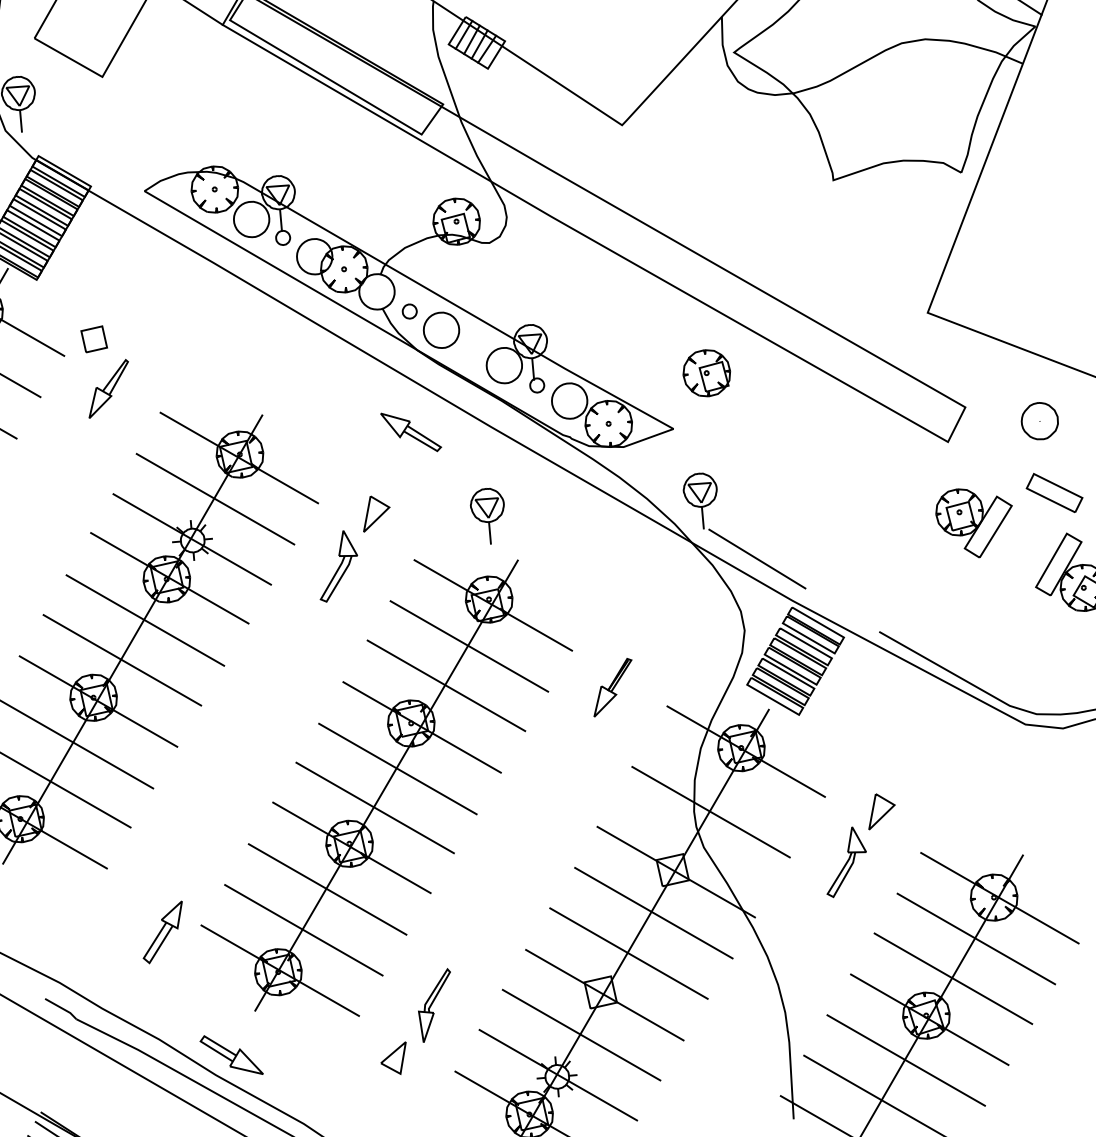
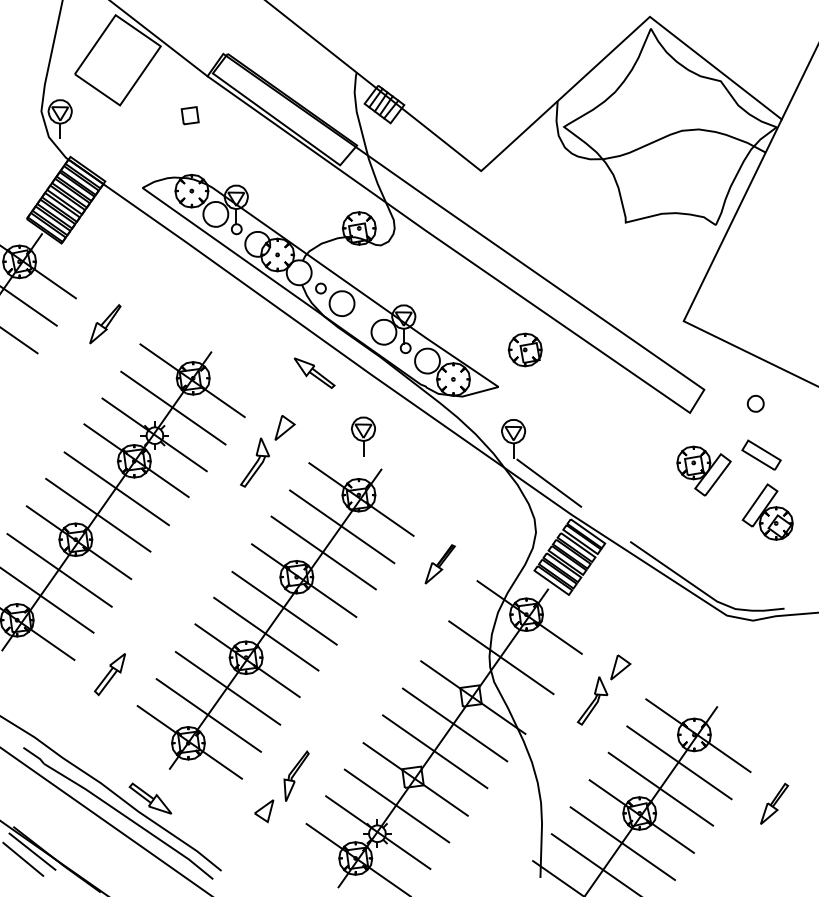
part: (93, 339) -> (189, 115), moved
part: (1039, 420) -> (755, 403), size x0.62
part: (162, 932) -> (109, 674), moved

